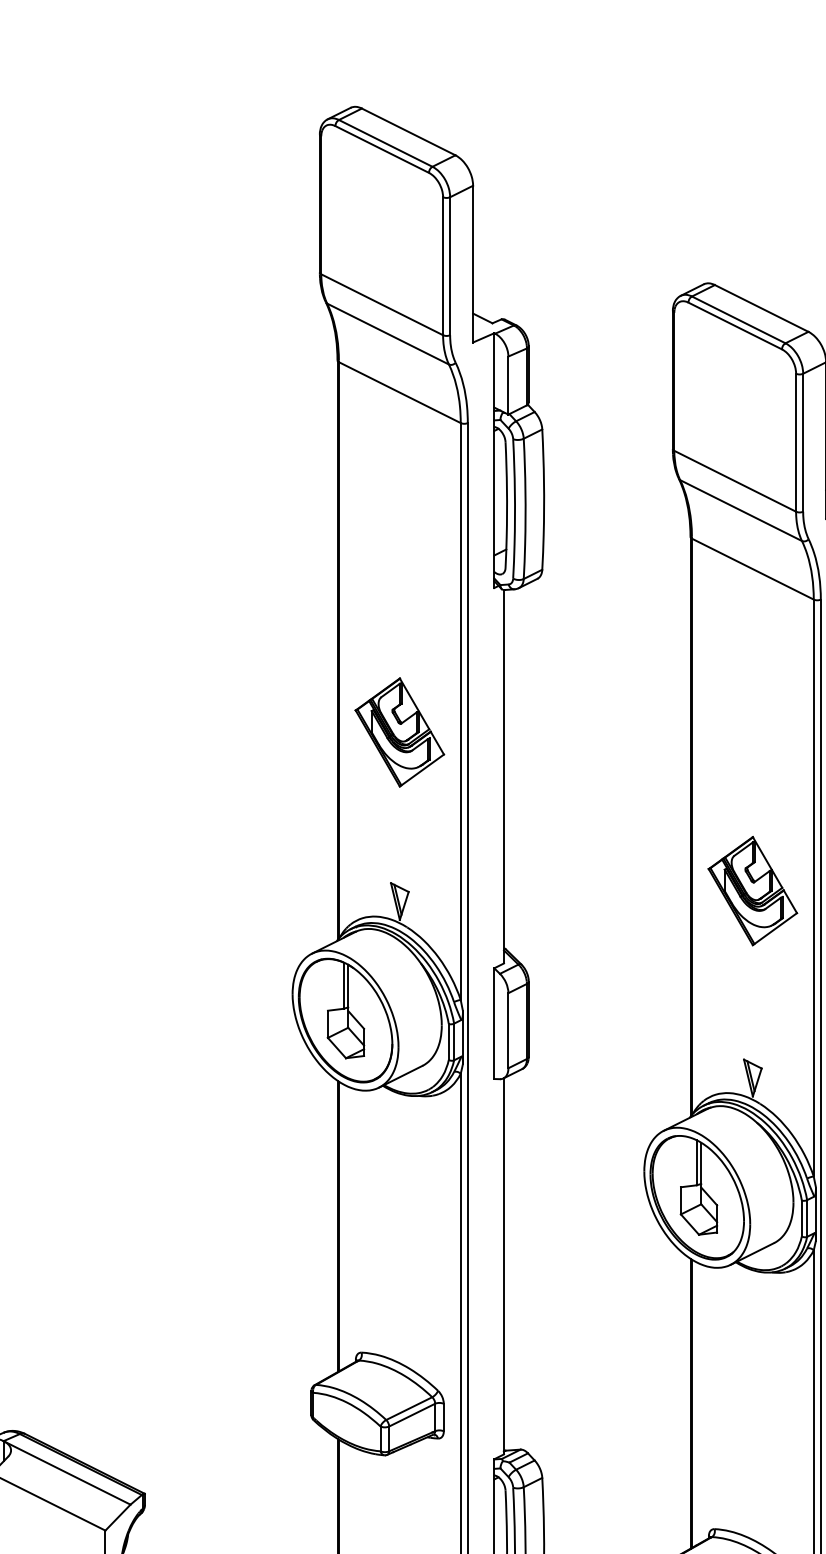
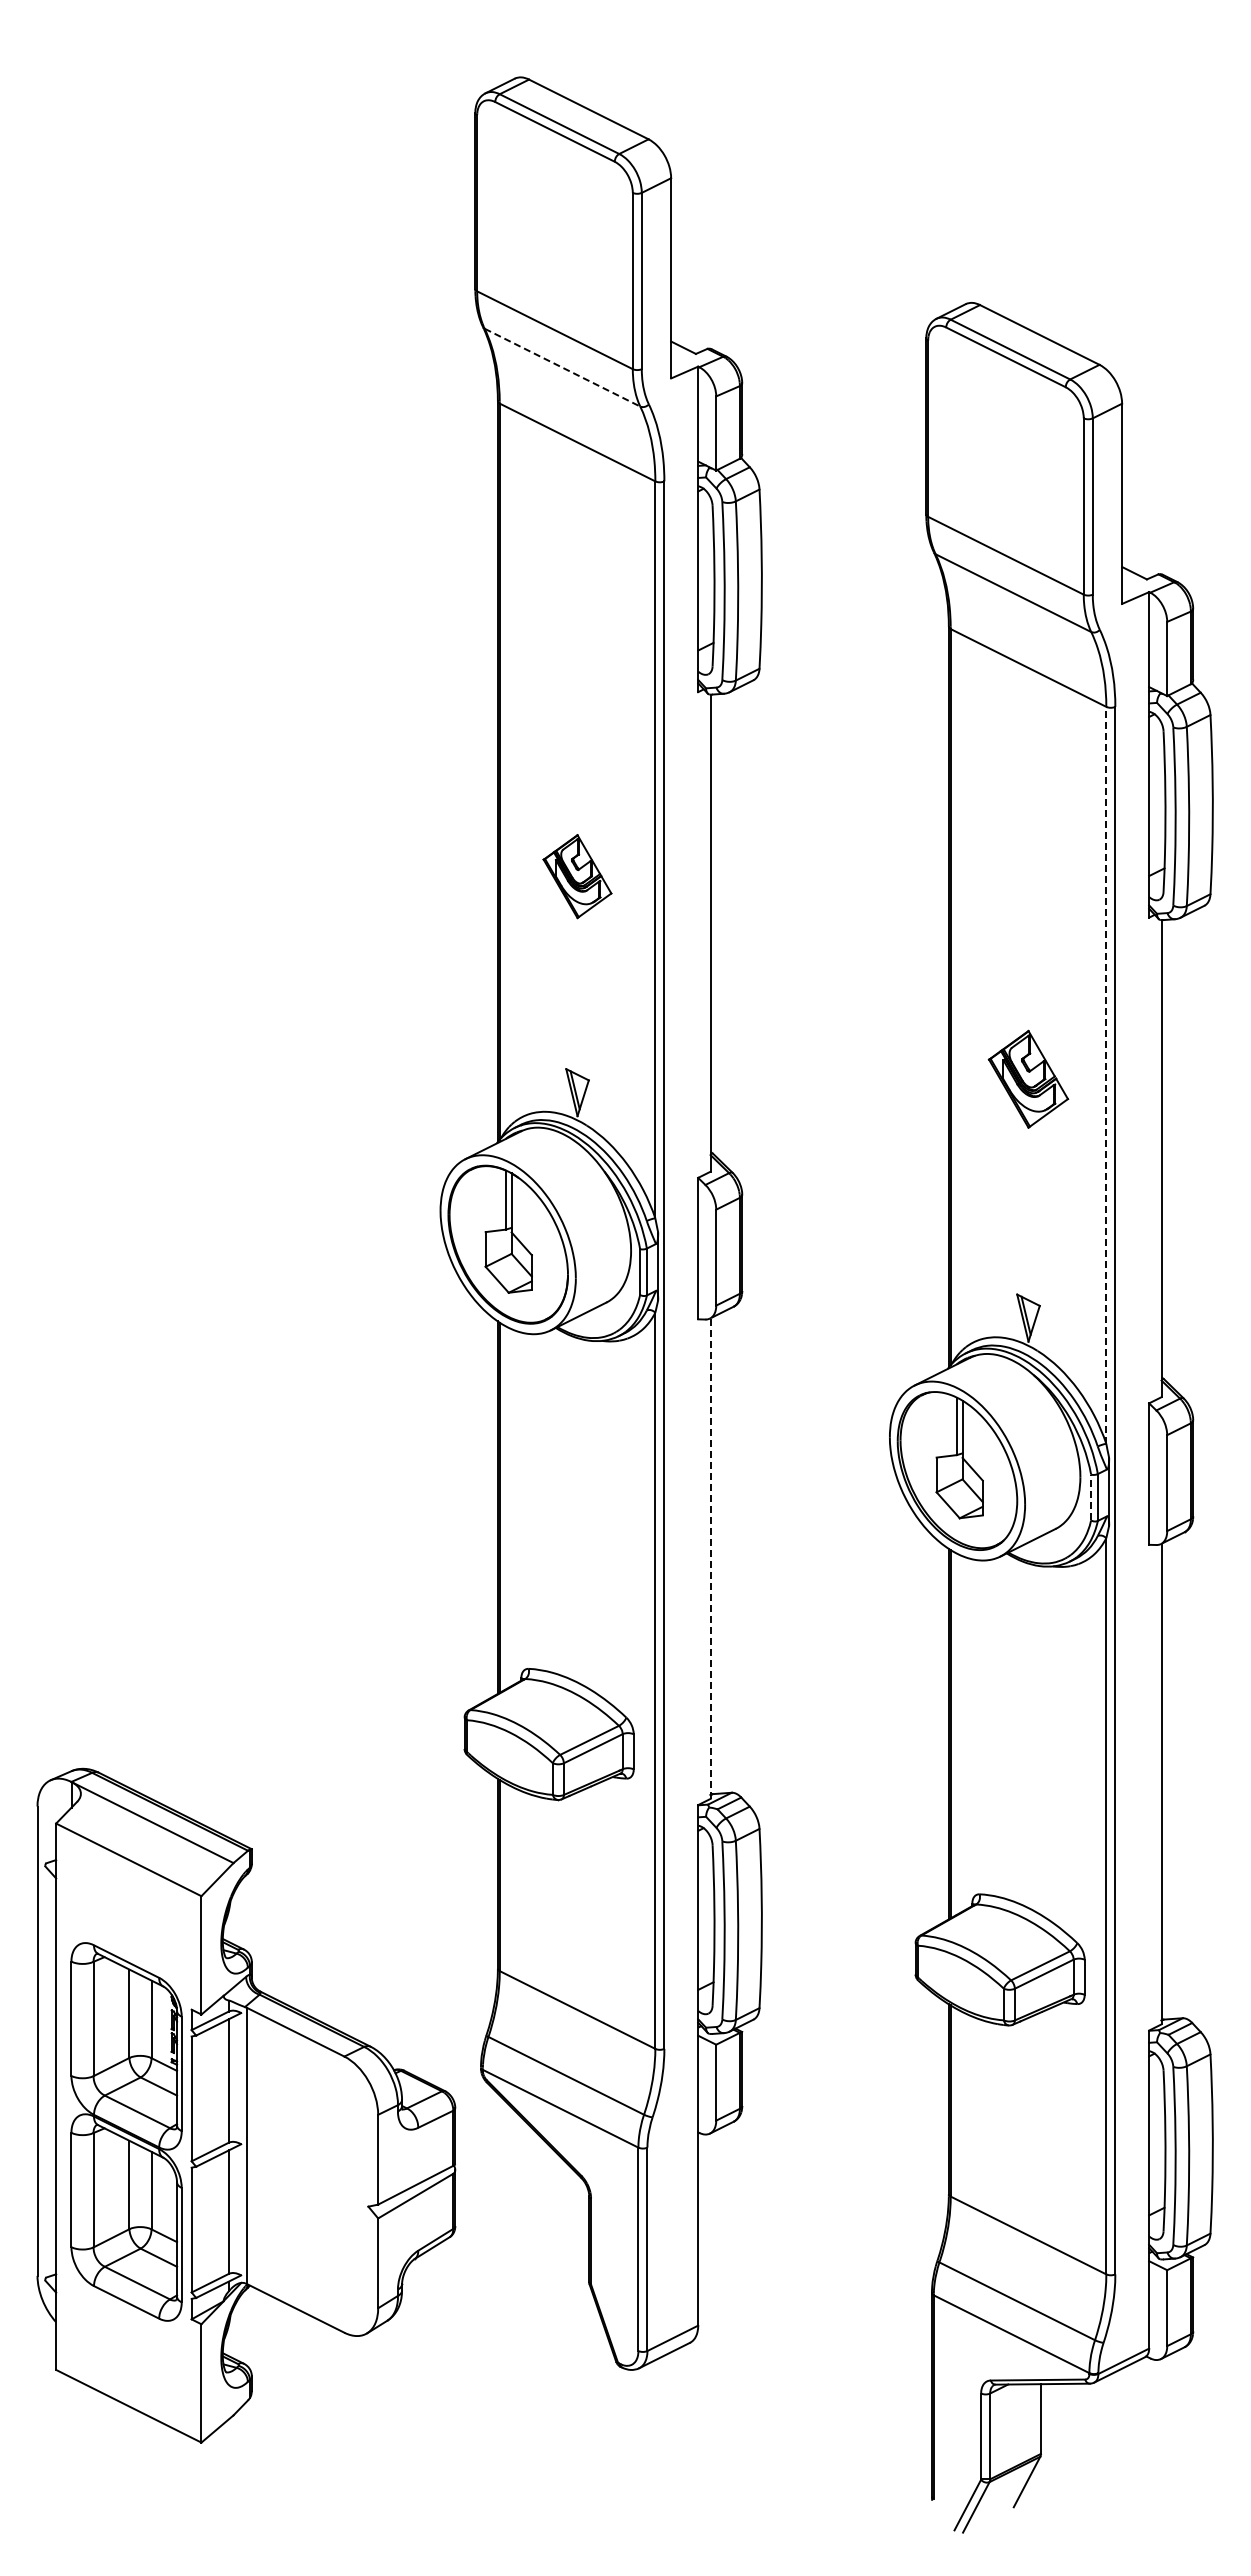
line: (388, 333) -> (562, 367), solid -> dashed
part: (399, 732) -> (577, 876), size x0.6
line: (813, 887) -> (1106, 1074), solid -> dashed
part: (752, 891) -> (1028, 1079), size x0.7
line: (802, 1218) -> (1091, 1497), solid -> dashed
line: (503, 1266) -> (710, 1558), solid -> dashed

